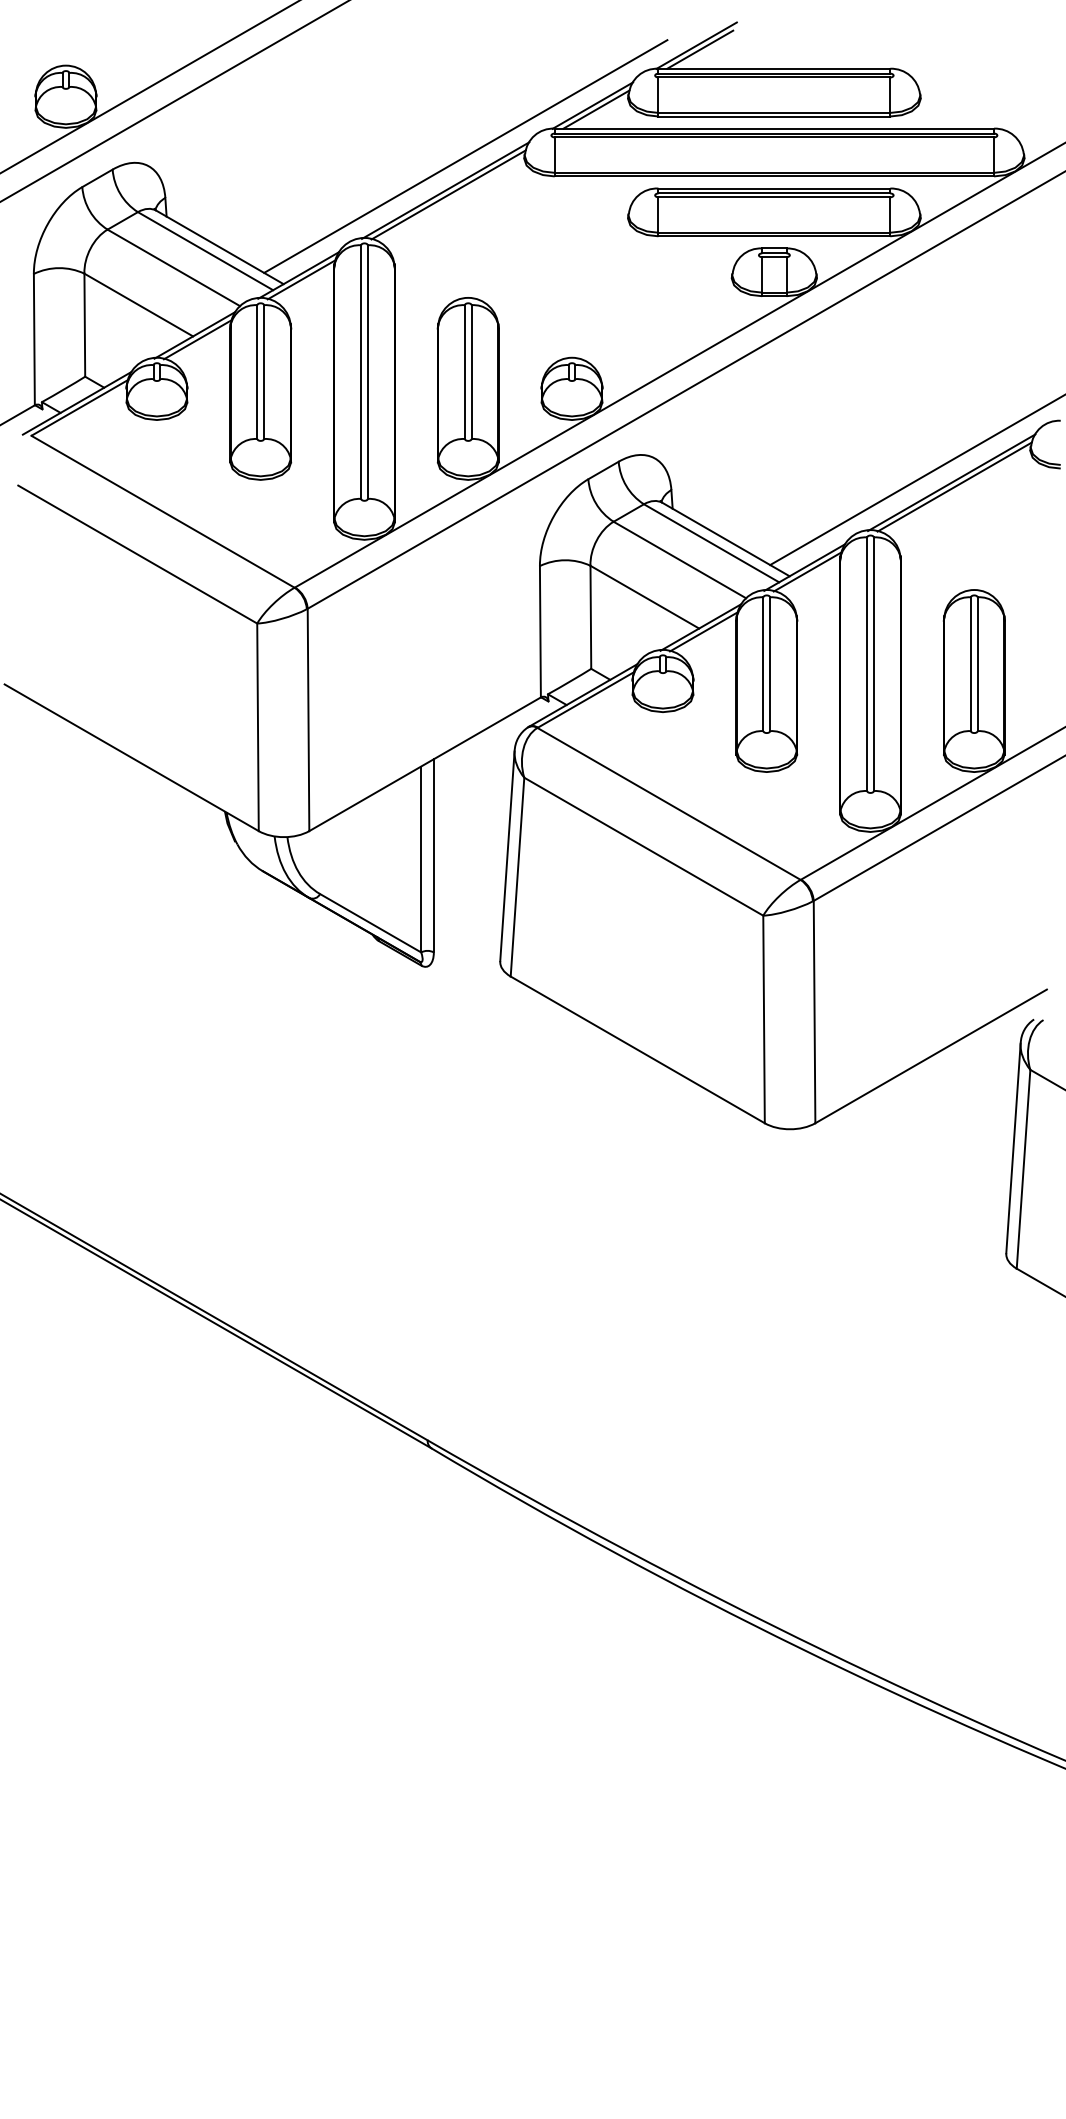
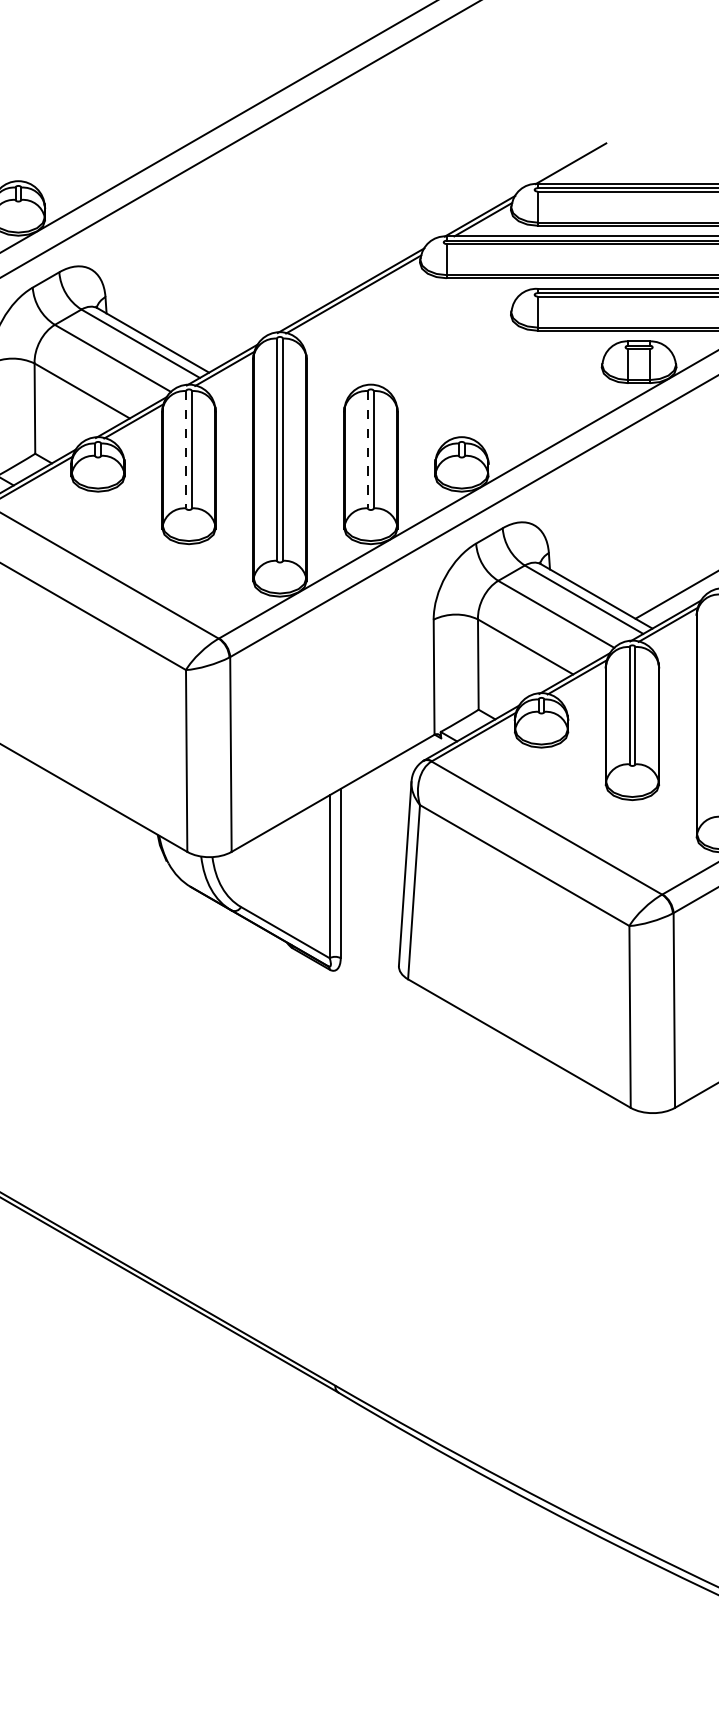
line: (700, 49) -> (574, 167), removed
line: (465, 156) -> (368, 260), removed
line: (257, 372) -> (186, 450), solid -> dashed
line: (464, 372) -> (367, 450), solid -> dashed

